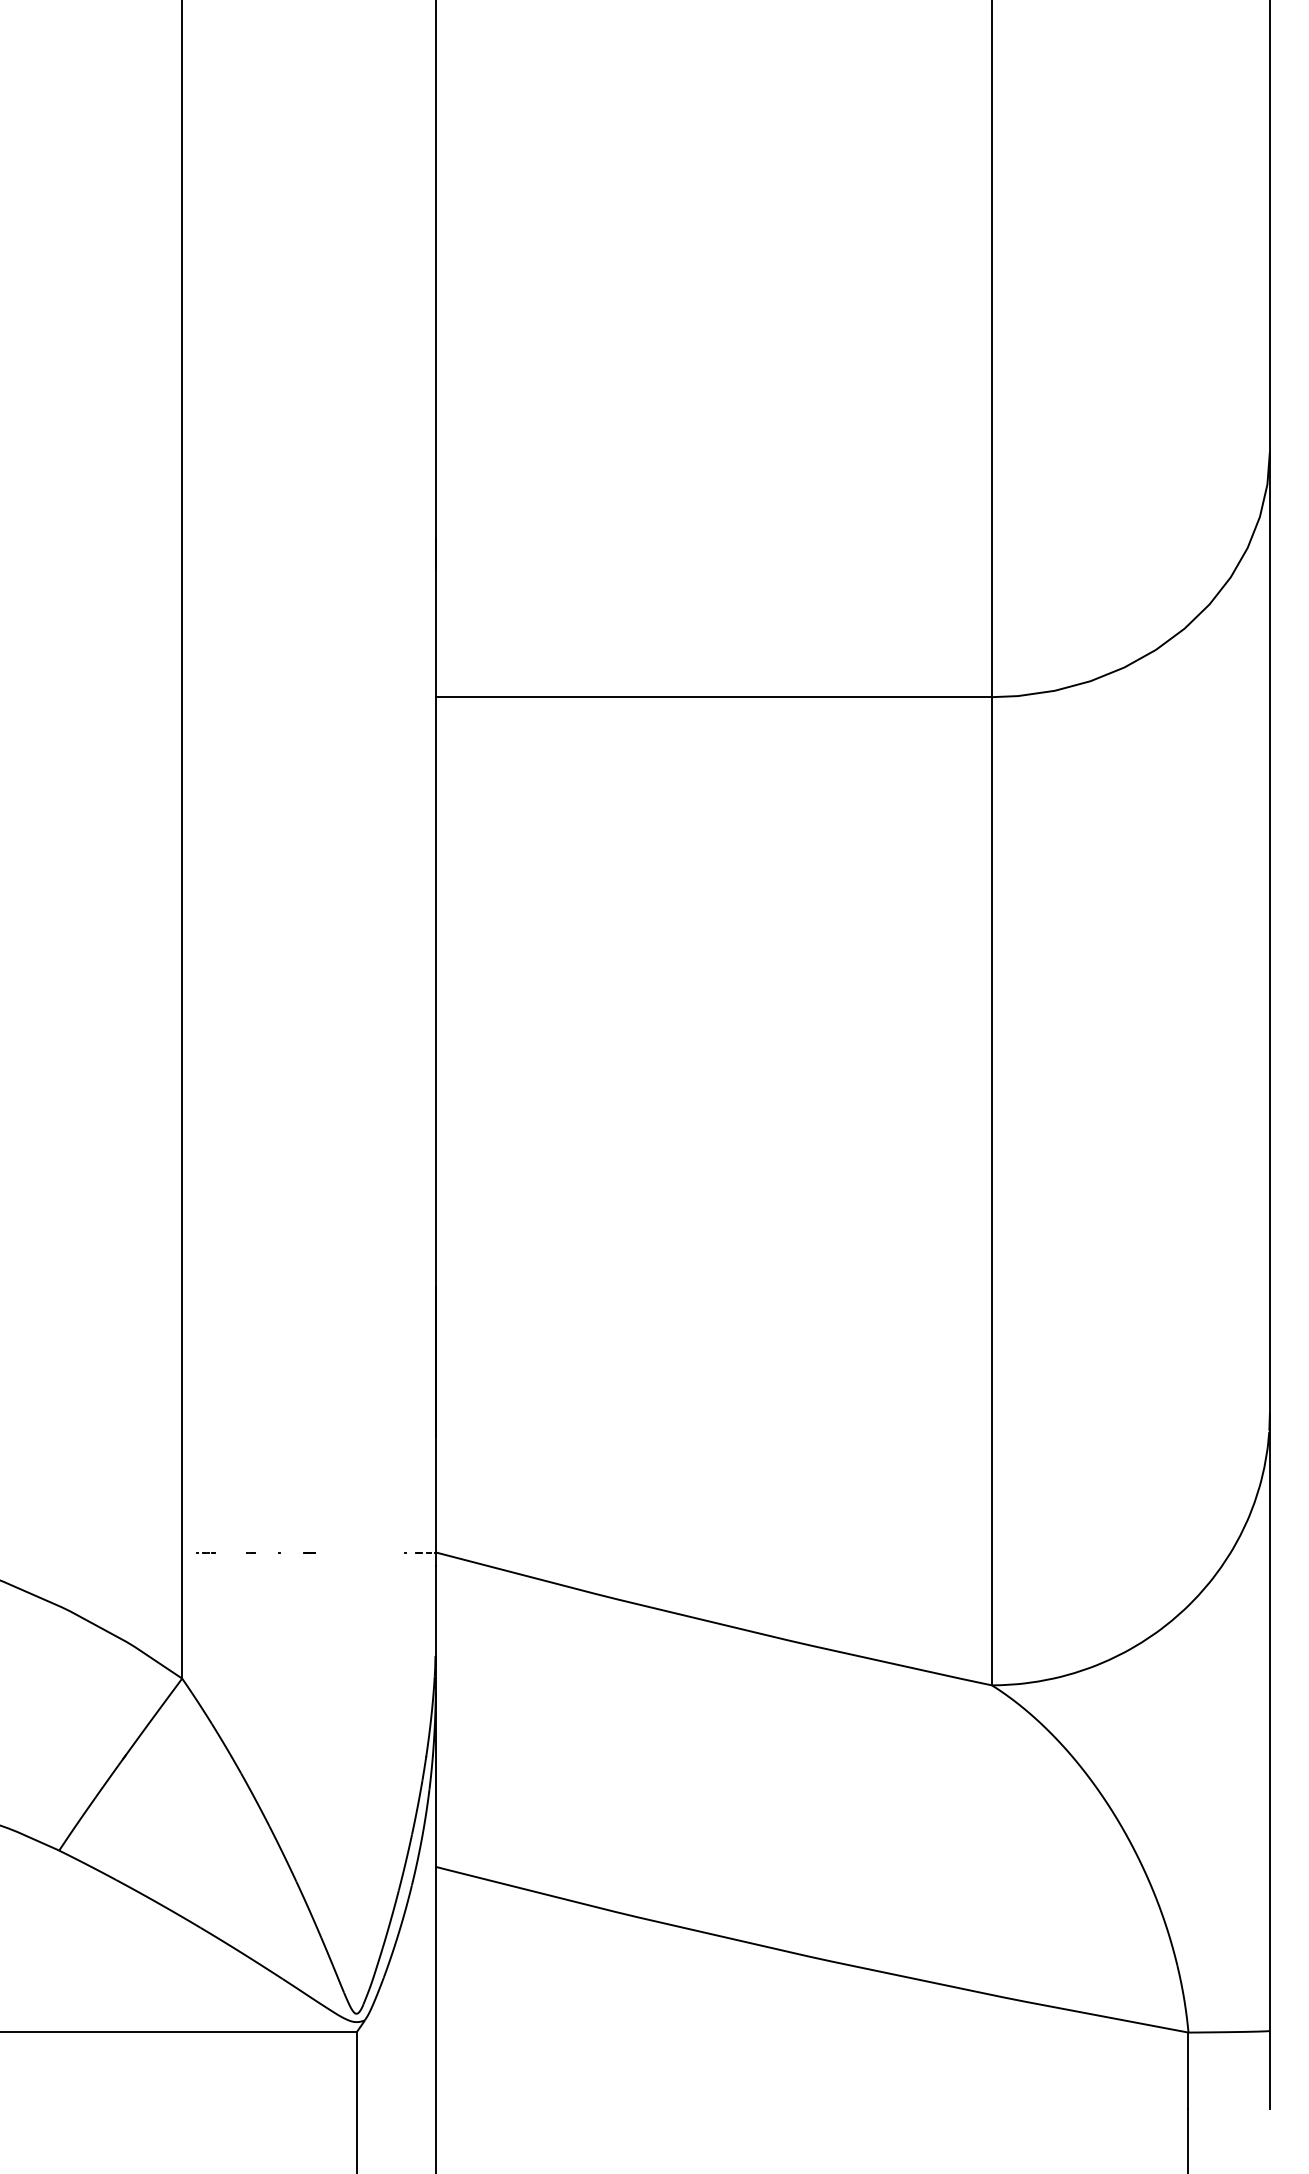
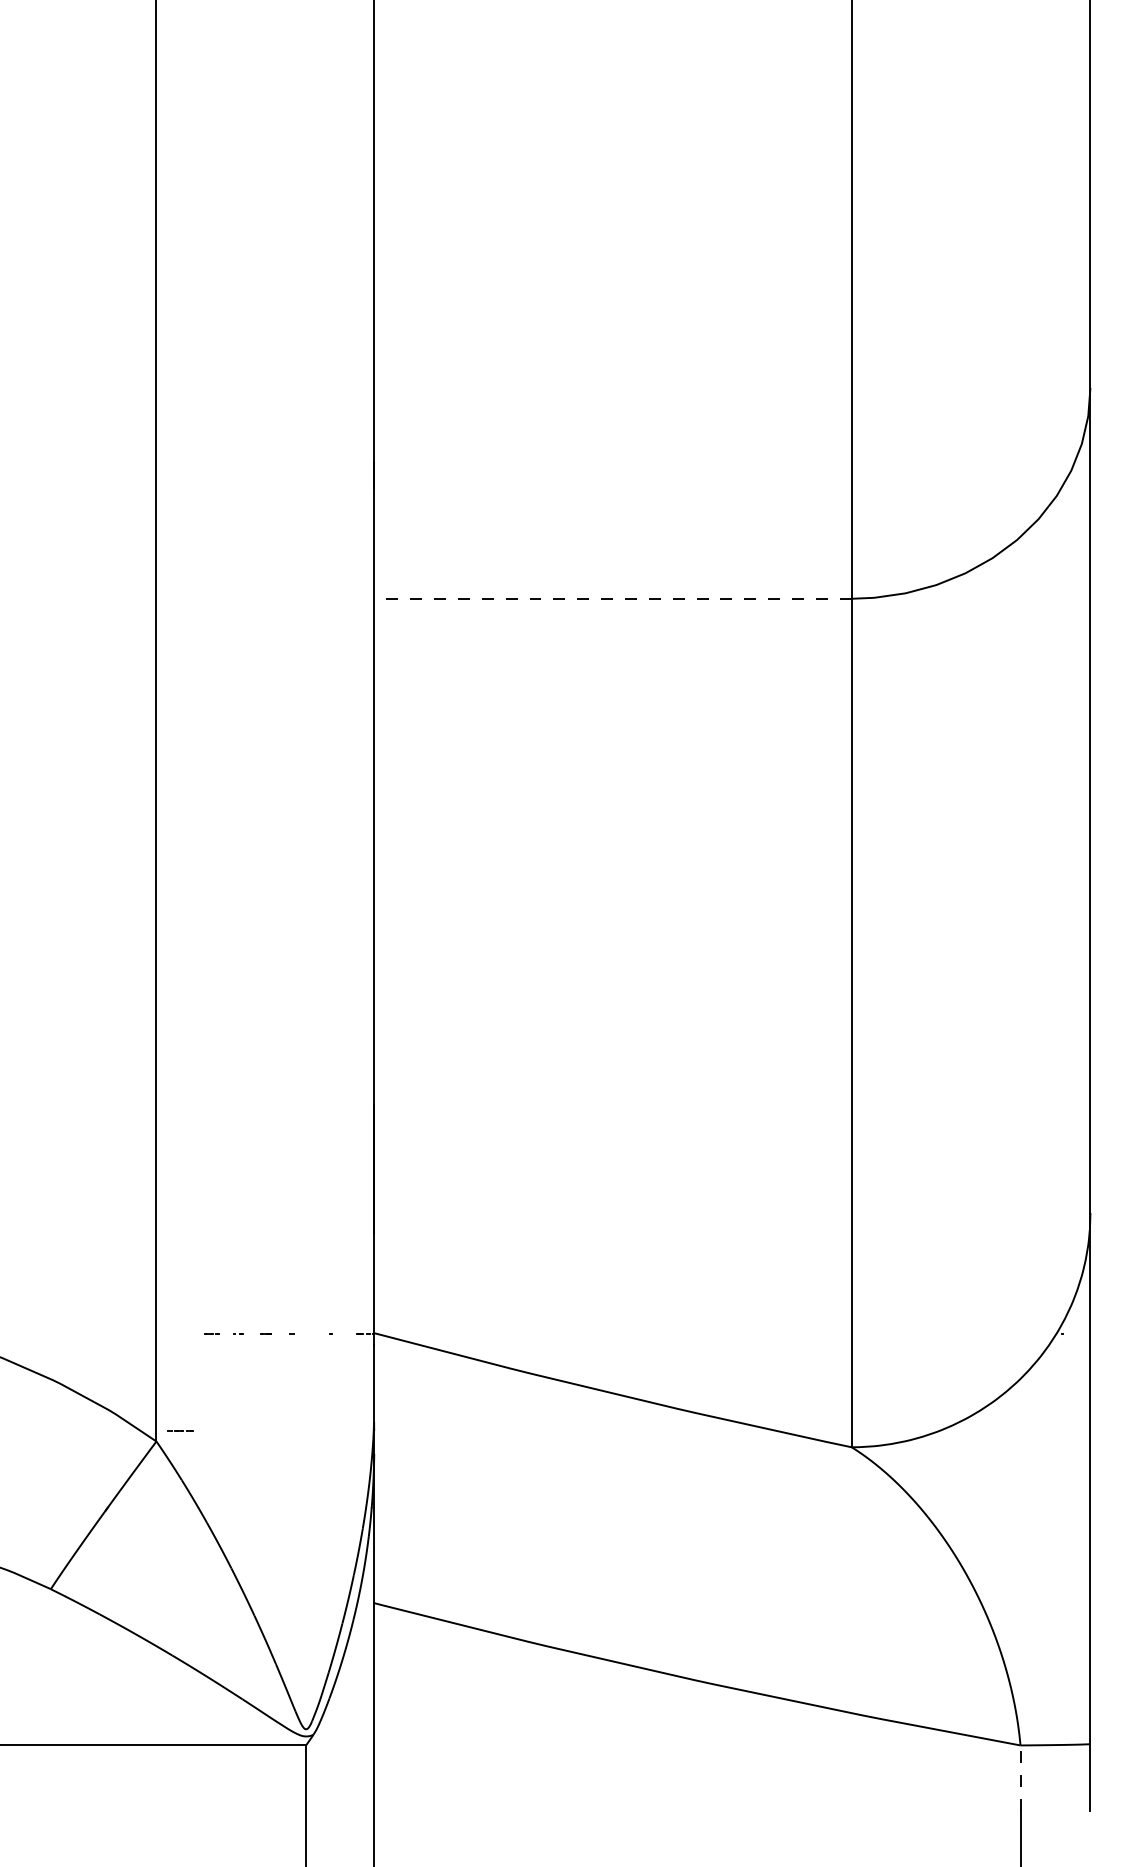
line: (714, 696) -> (613, 598), solid -> dashed
line: (210, 1552) -> (180, 1430), moved
line: (1188, 2071) -> (1020, 1778), solid -> dashed

